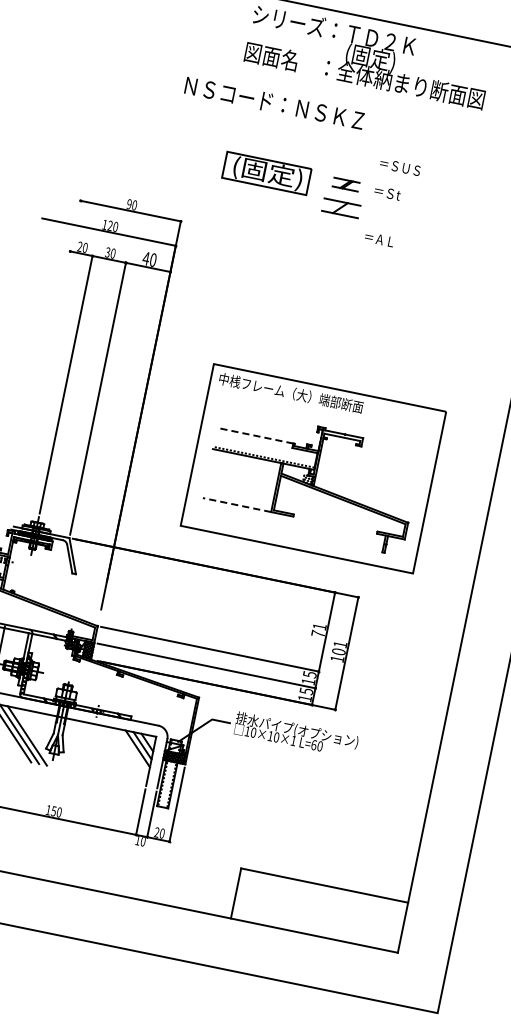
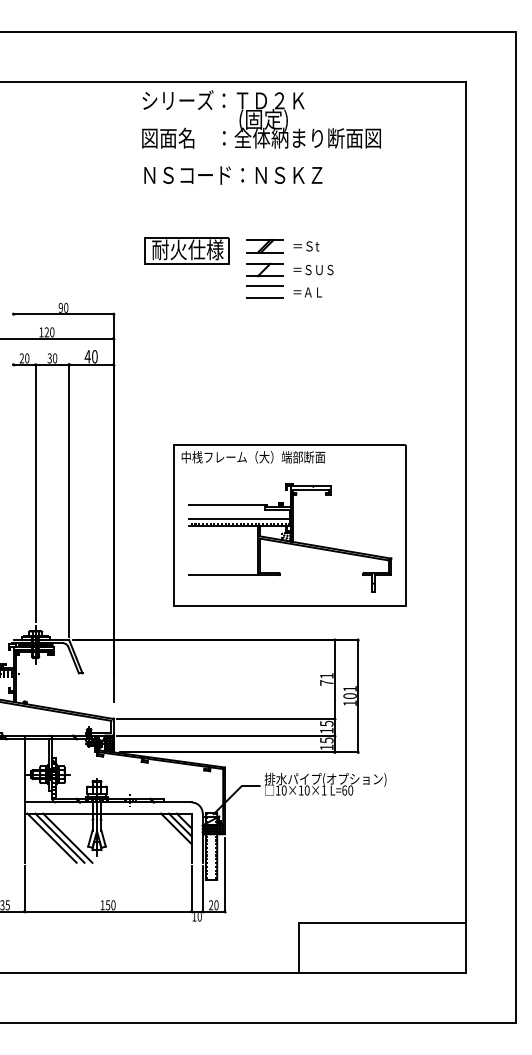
text: (274, 103) -> (233, 175), moved
text: (400, 166) -> (313, 269), moved
text: (267, 172) -> (187, 250), (固定) -> 耐火仕様
part: (345, 184) -> (264, 246), size x1.43
line: (337, 223) -> (264, 285), added
line: (334, 236) -> (264, 298), added
line: (254, 435) -> (226, 505), dashed -> solid
line: (264, 451) -> (239, 518), added
line: (237, 505) -> (223, 575), dashed -> solid

